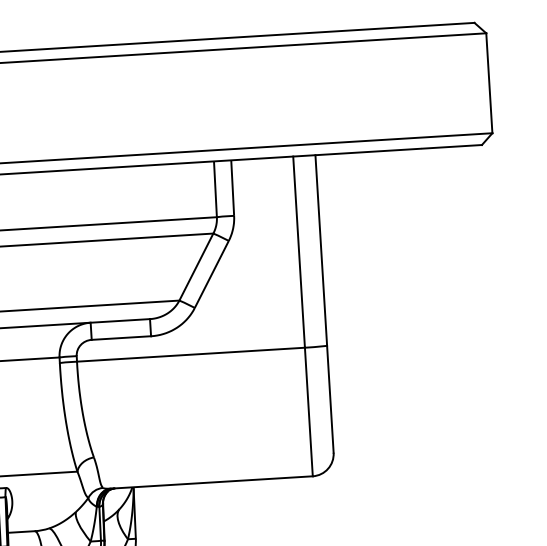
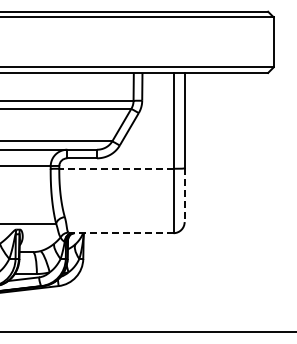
line: (189, 354) -> (115, 168), solid -> dashed
line: (330, 399) -> (184, 195), solid -> dashed
line: (210, 483) -> (122, 233), solid -> dashed

